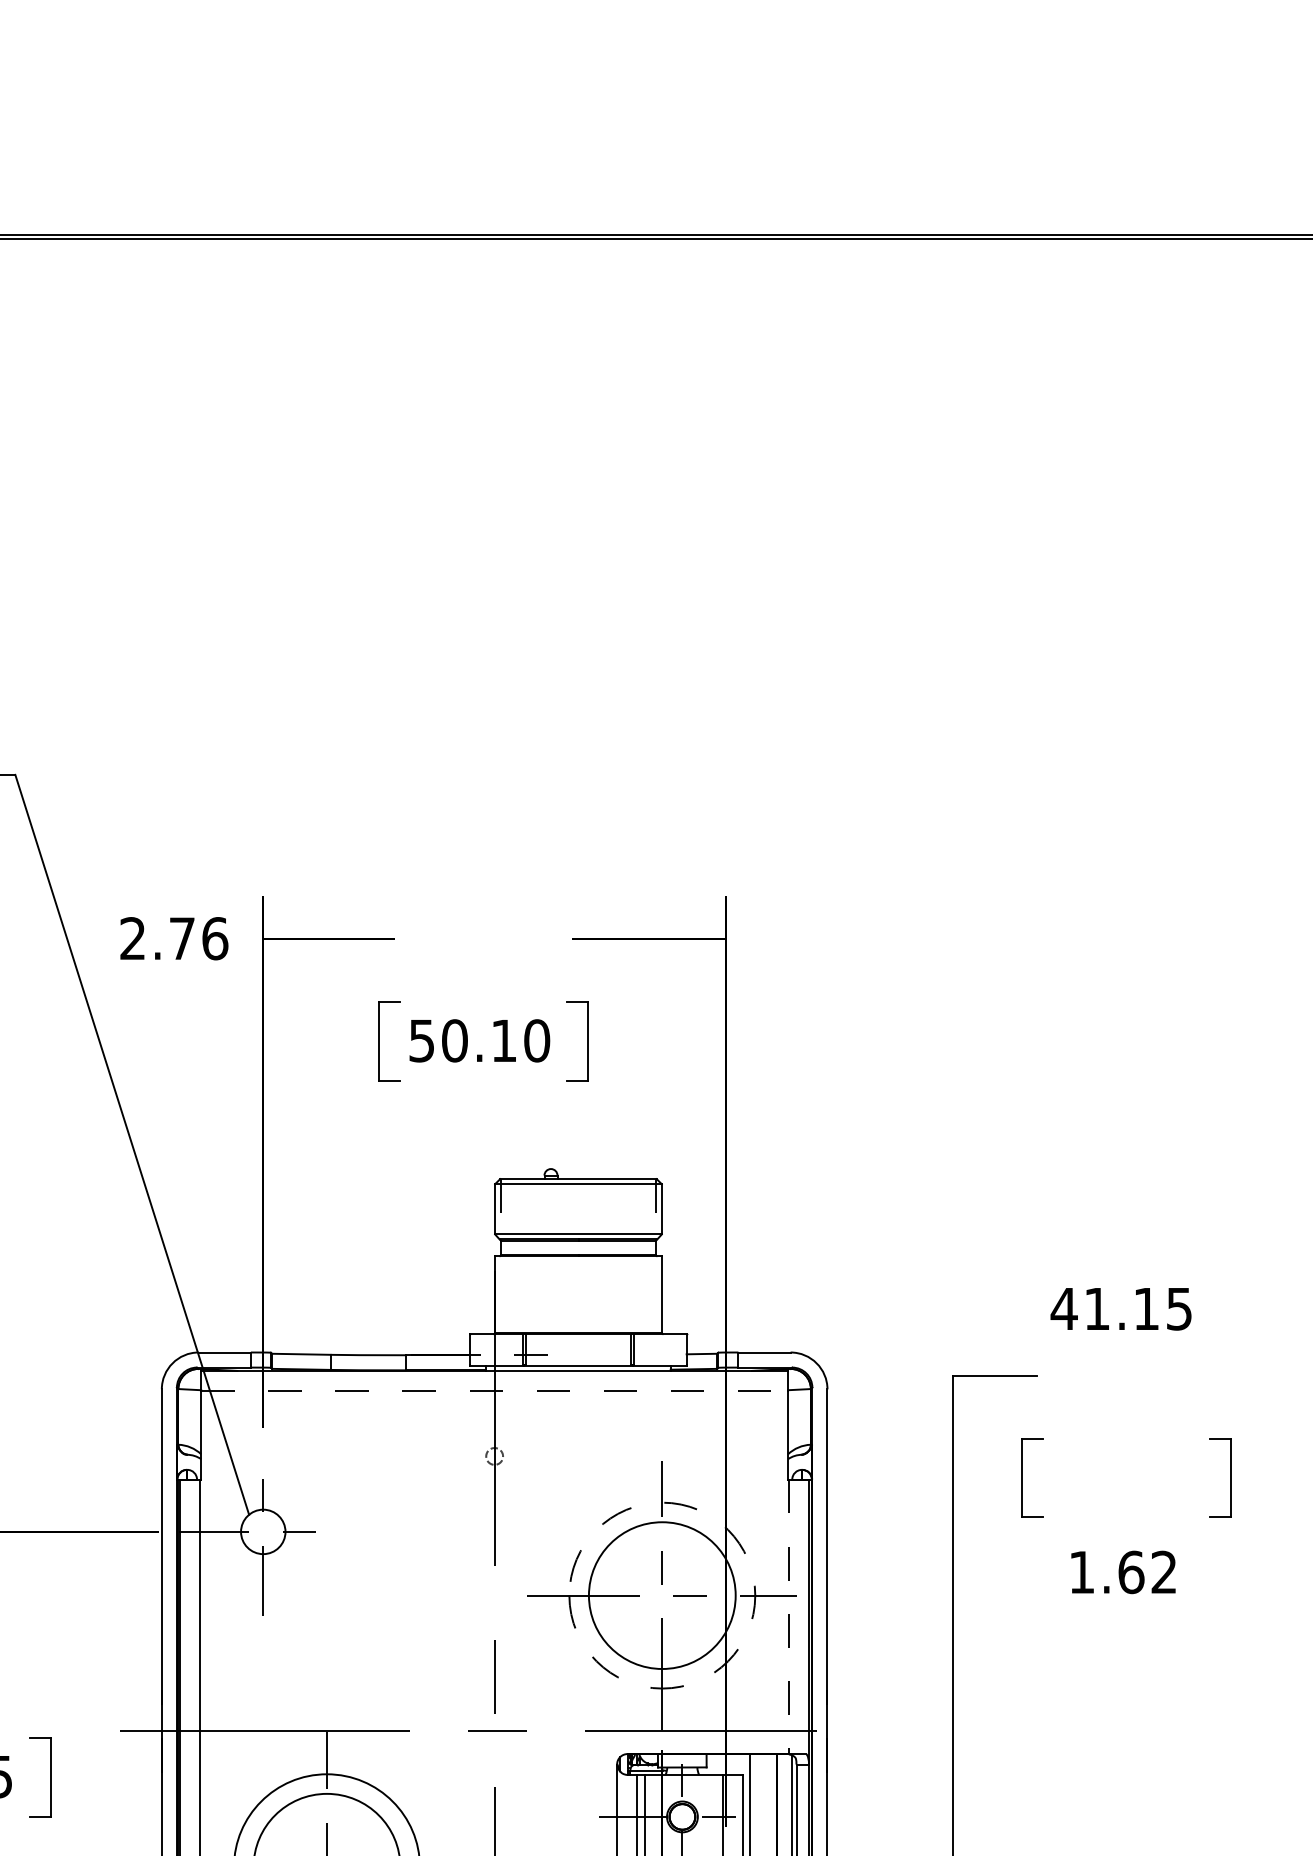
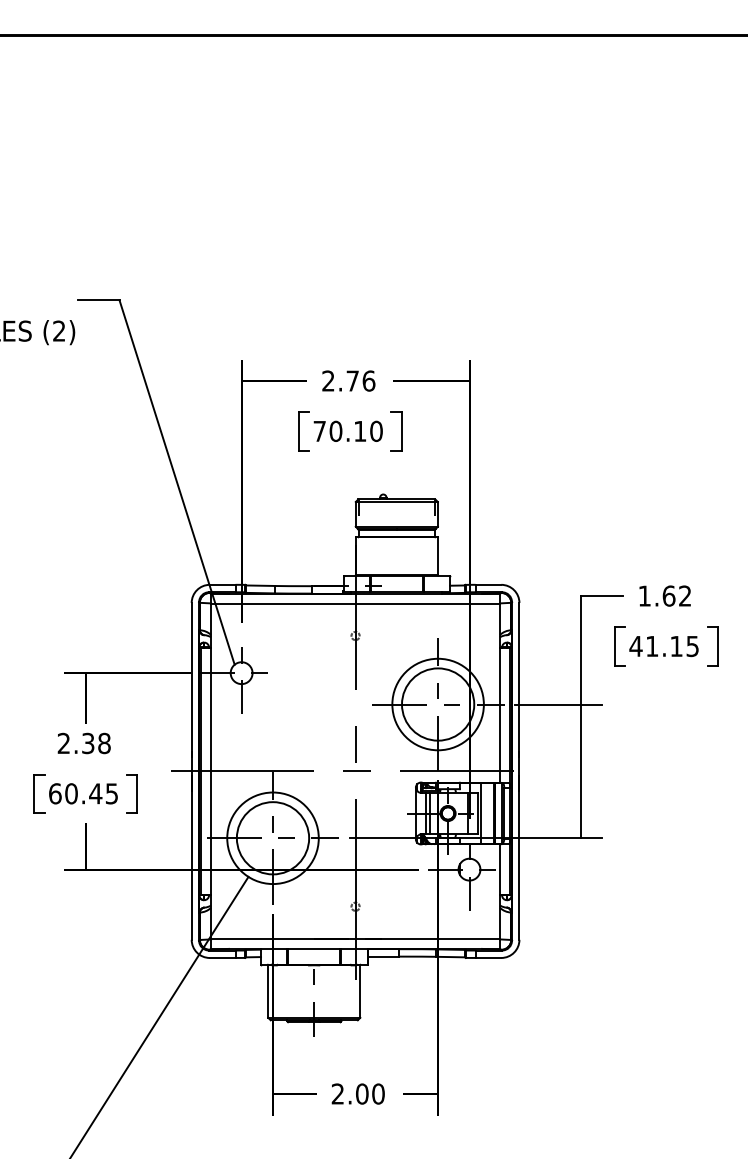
text: (173, 937) -> (348, 380), moved
text: (421, 1041) -> (319, 431), 50.10 -> 70.10
text: (1120, 1309) -> (663, 646), moved
line: (496, 1390) -> (356, 603), dashed -> solid
text: (1122, 1571) -> (664, 595), moved
circle: (661, 1595) -> (437, 704), dashed -> solid
line: (904, 1595) -> (557, 704), added
line: (789, 1617) -> (500, 715), dashed -> solid

